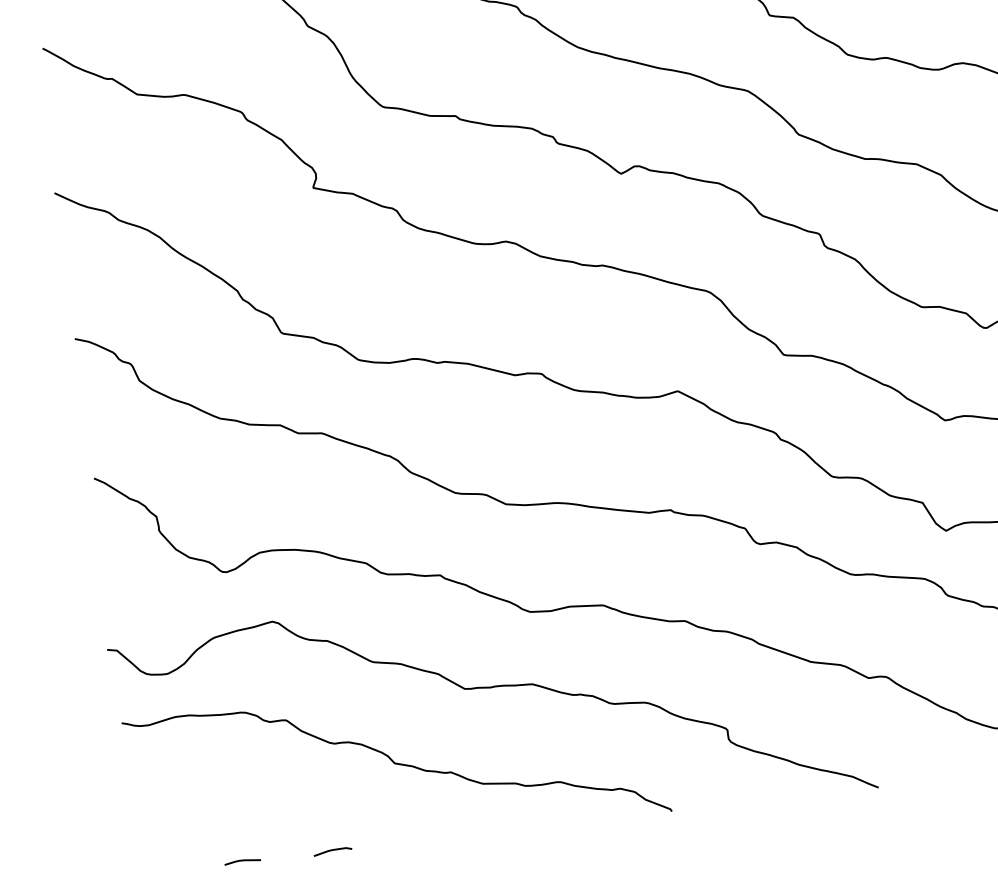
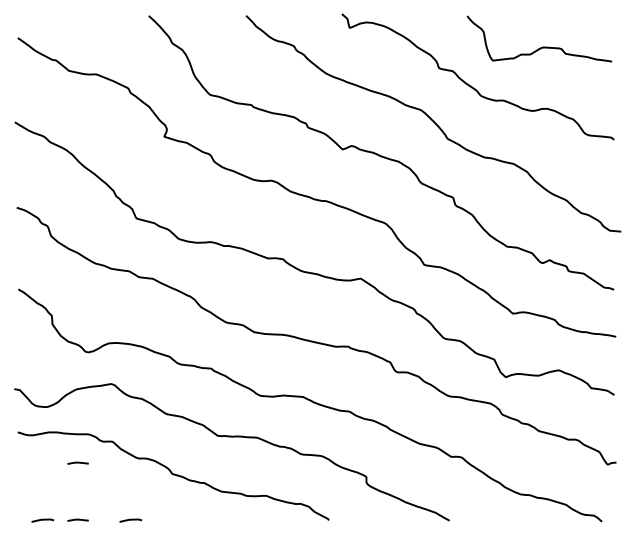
line: (230, 762) -> (77, 462), added
line: (181, 869) -> (42, 520), added

